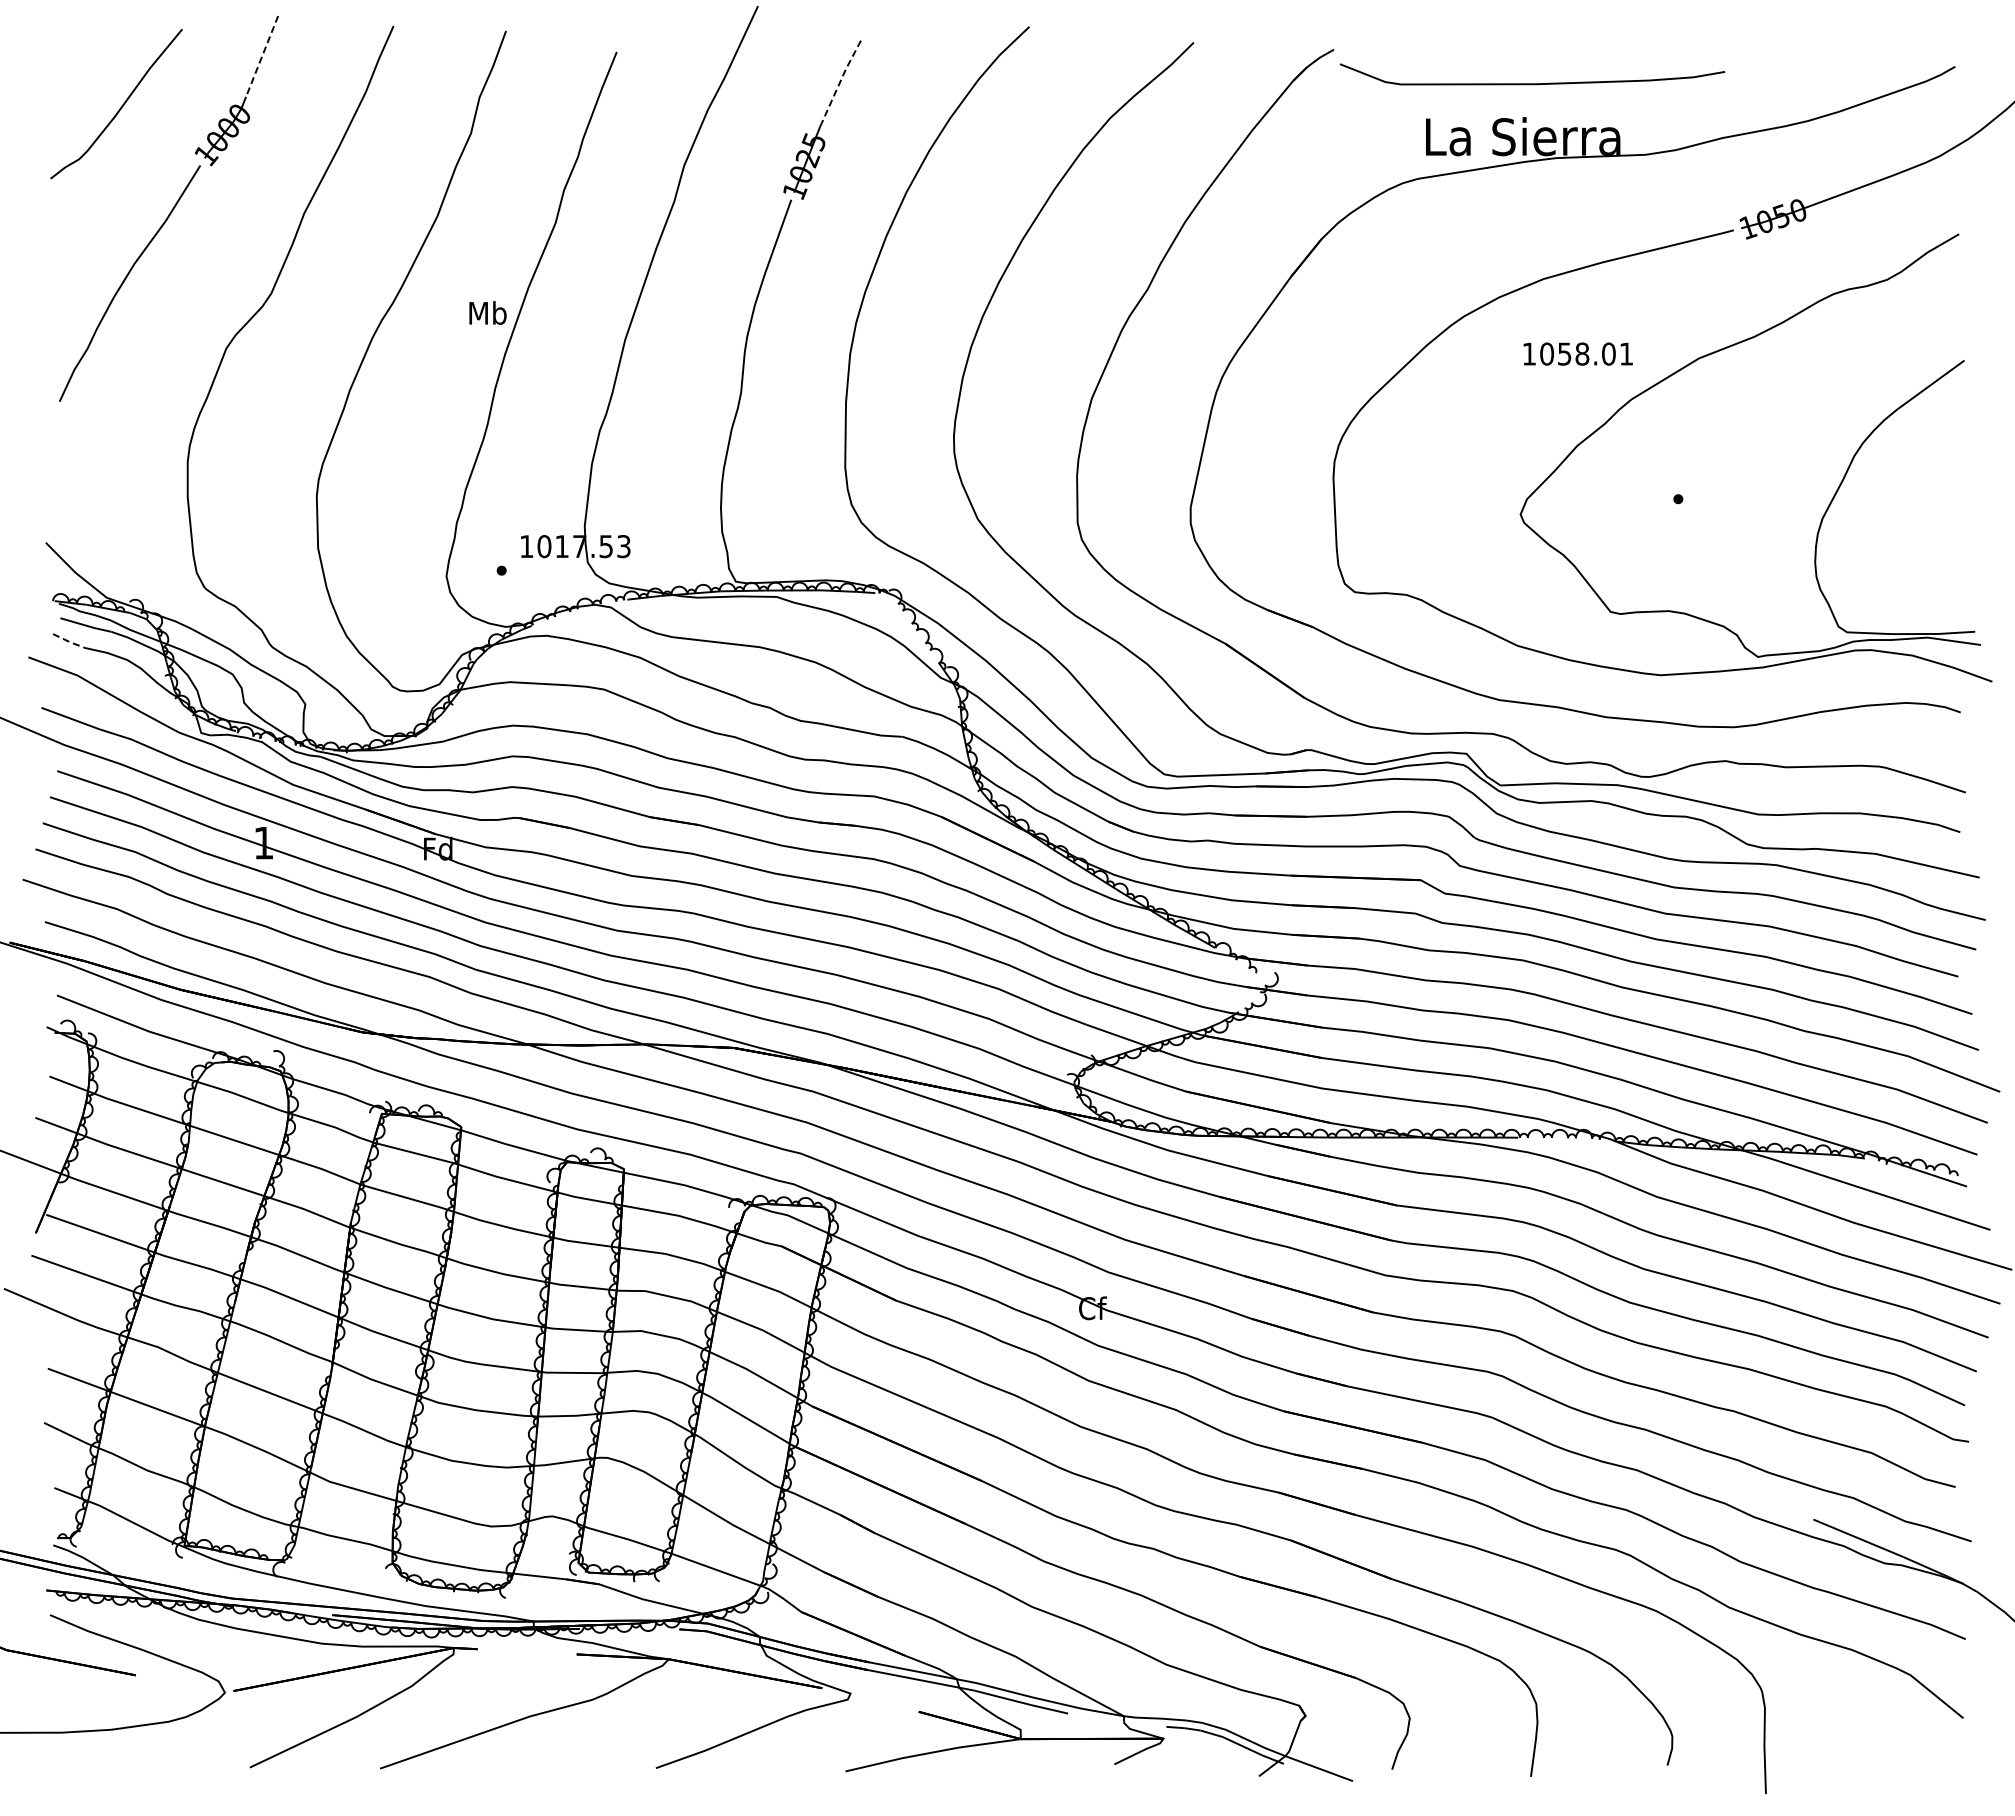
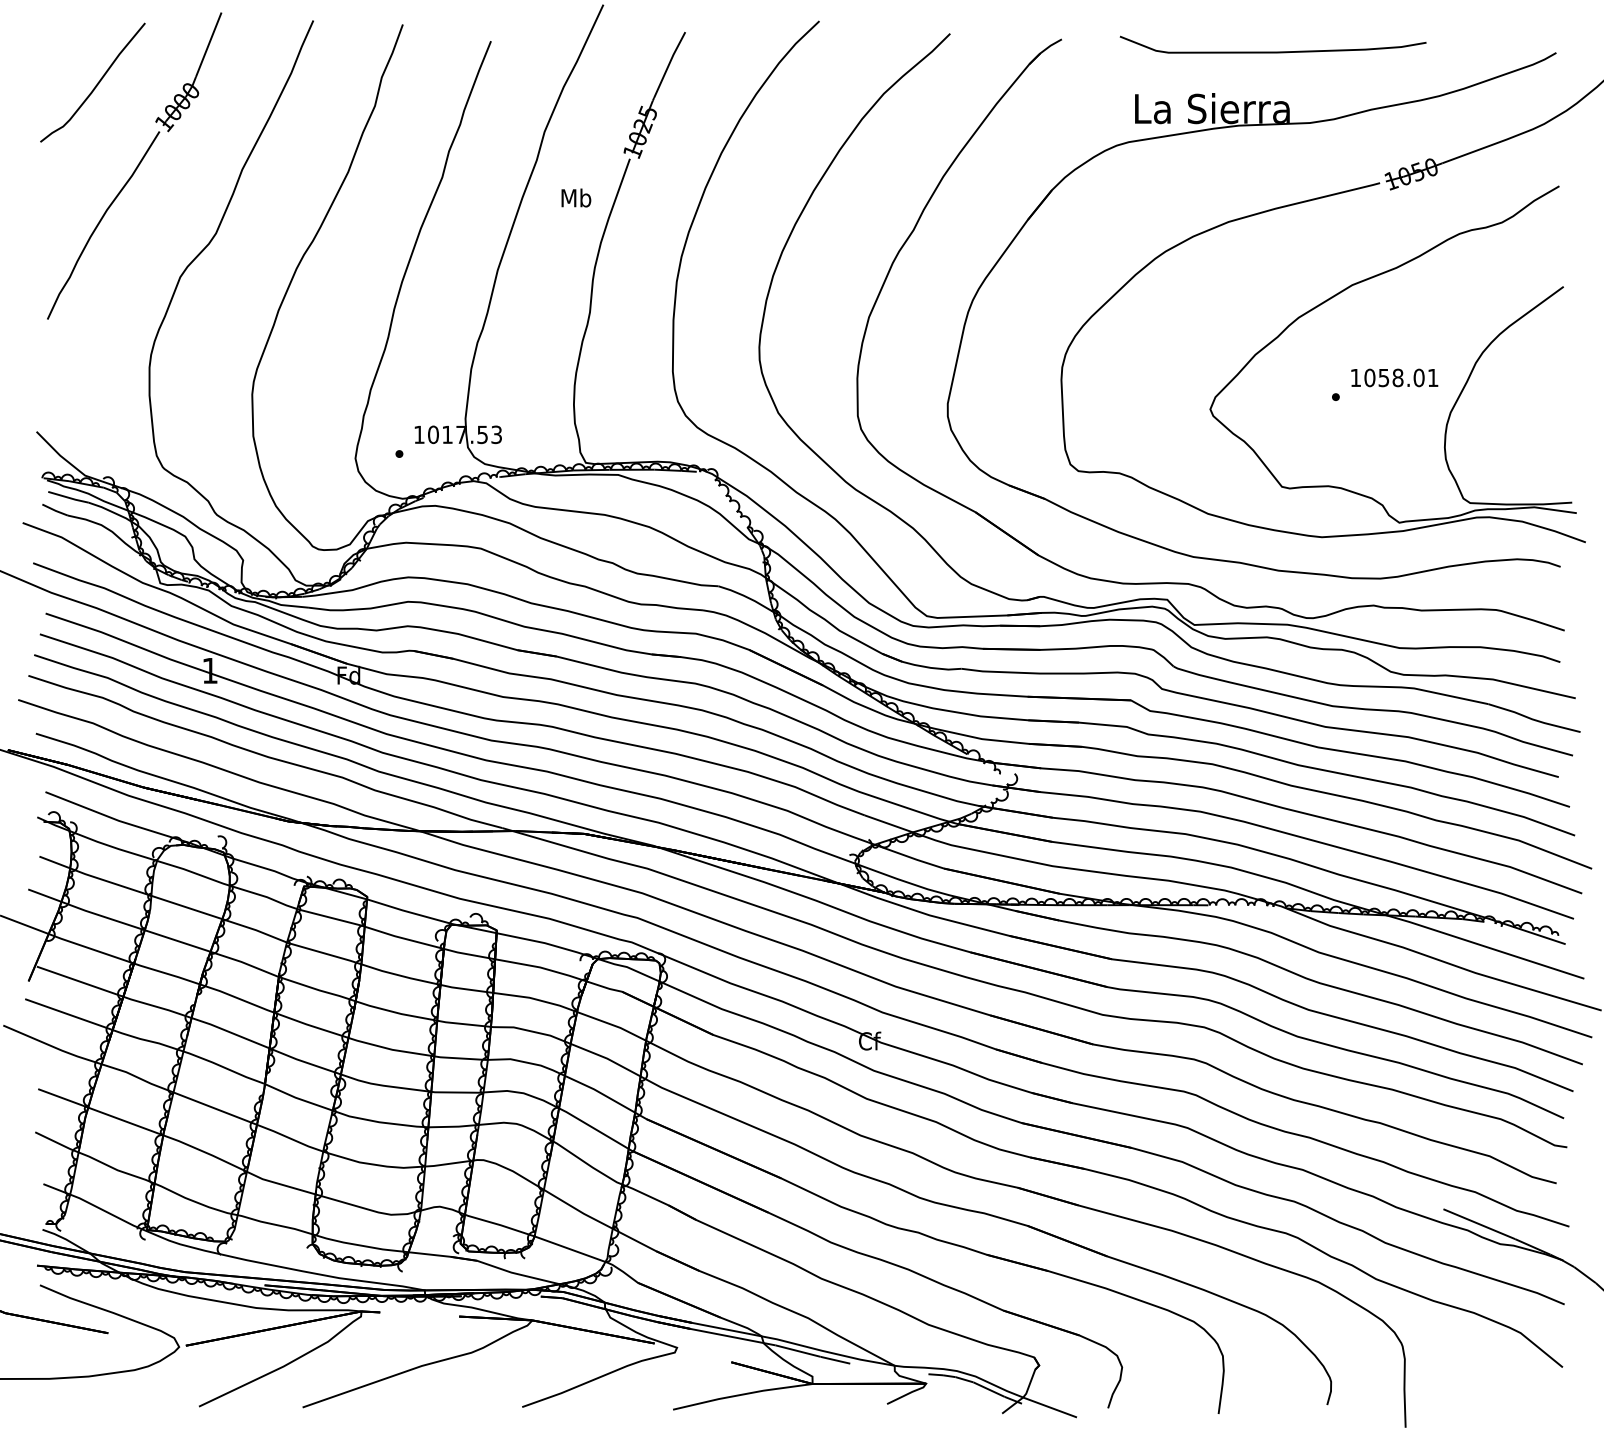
line: (261, 56) -> (208, 44), dashed -> solid
line: (840, 80) -> (669, 63), dashed -> solid
curve: (1532, 83) -> (1273, 51), moved
text: (487, 312) -> (575, 197), moved
text: (1577, 353) -> (1394, 377), moved
line: (70, 642) -> (56, 511), dashed -> solid

